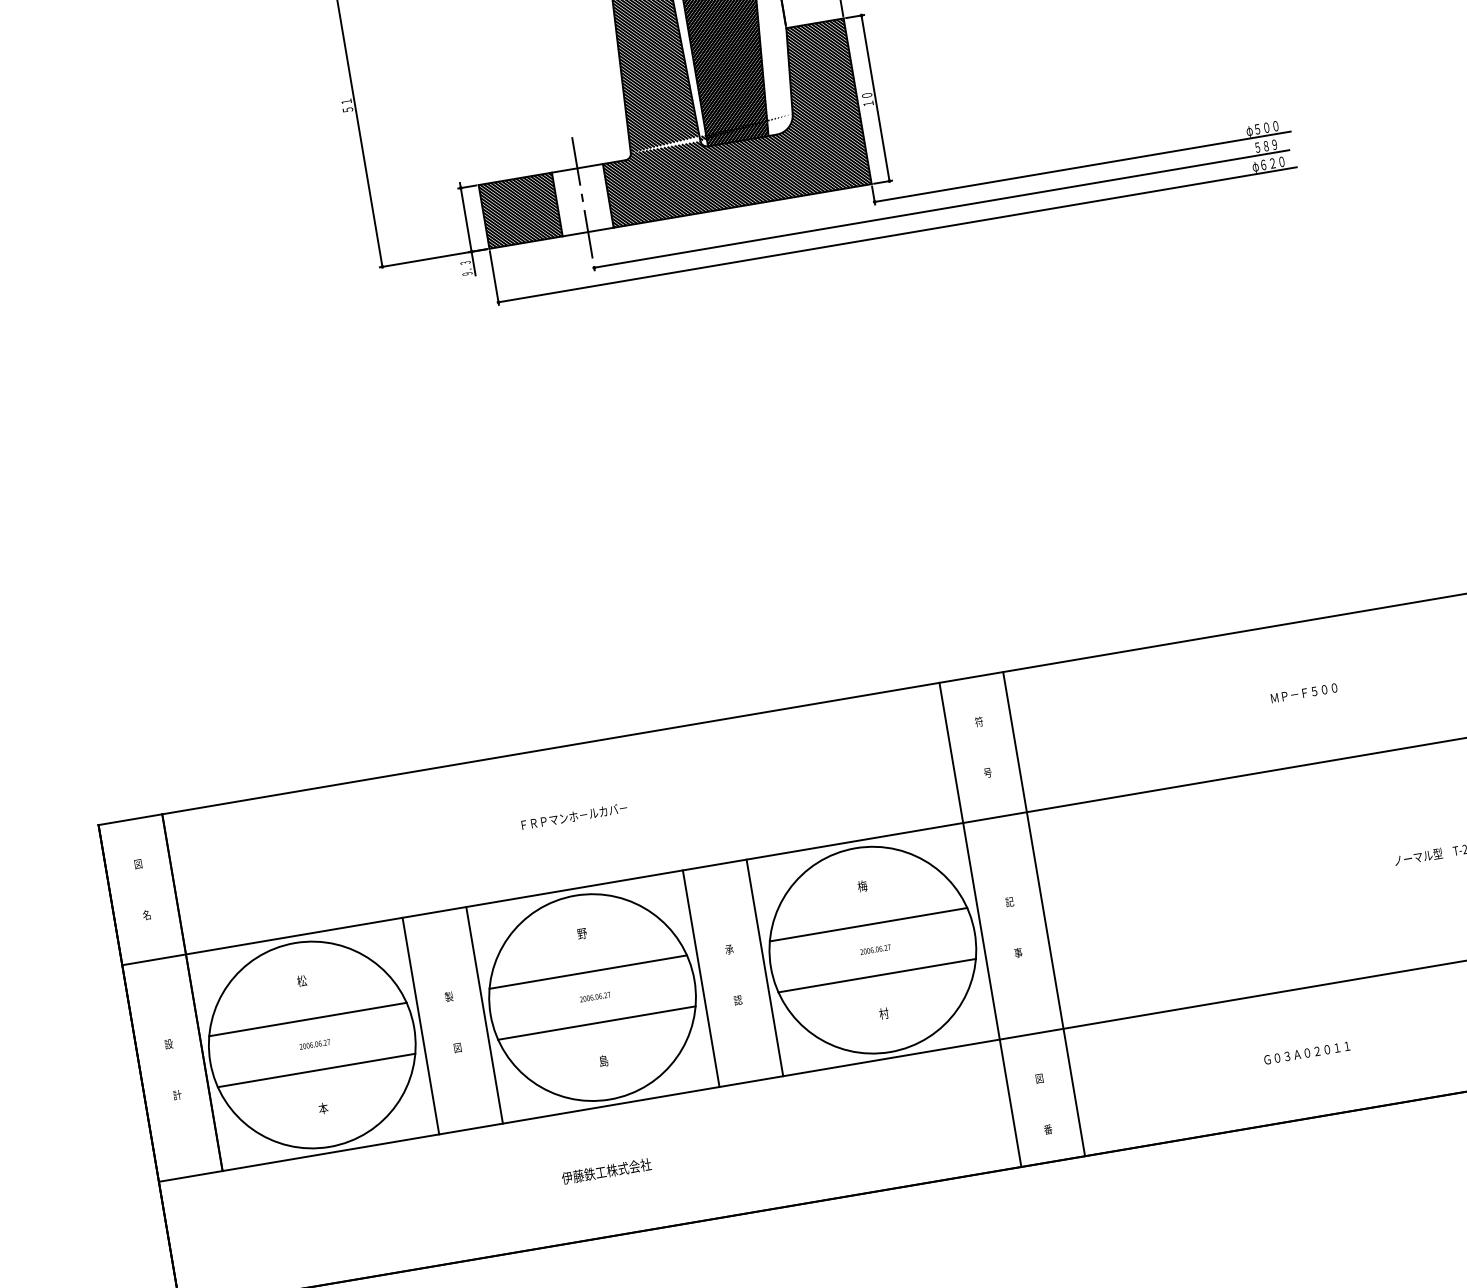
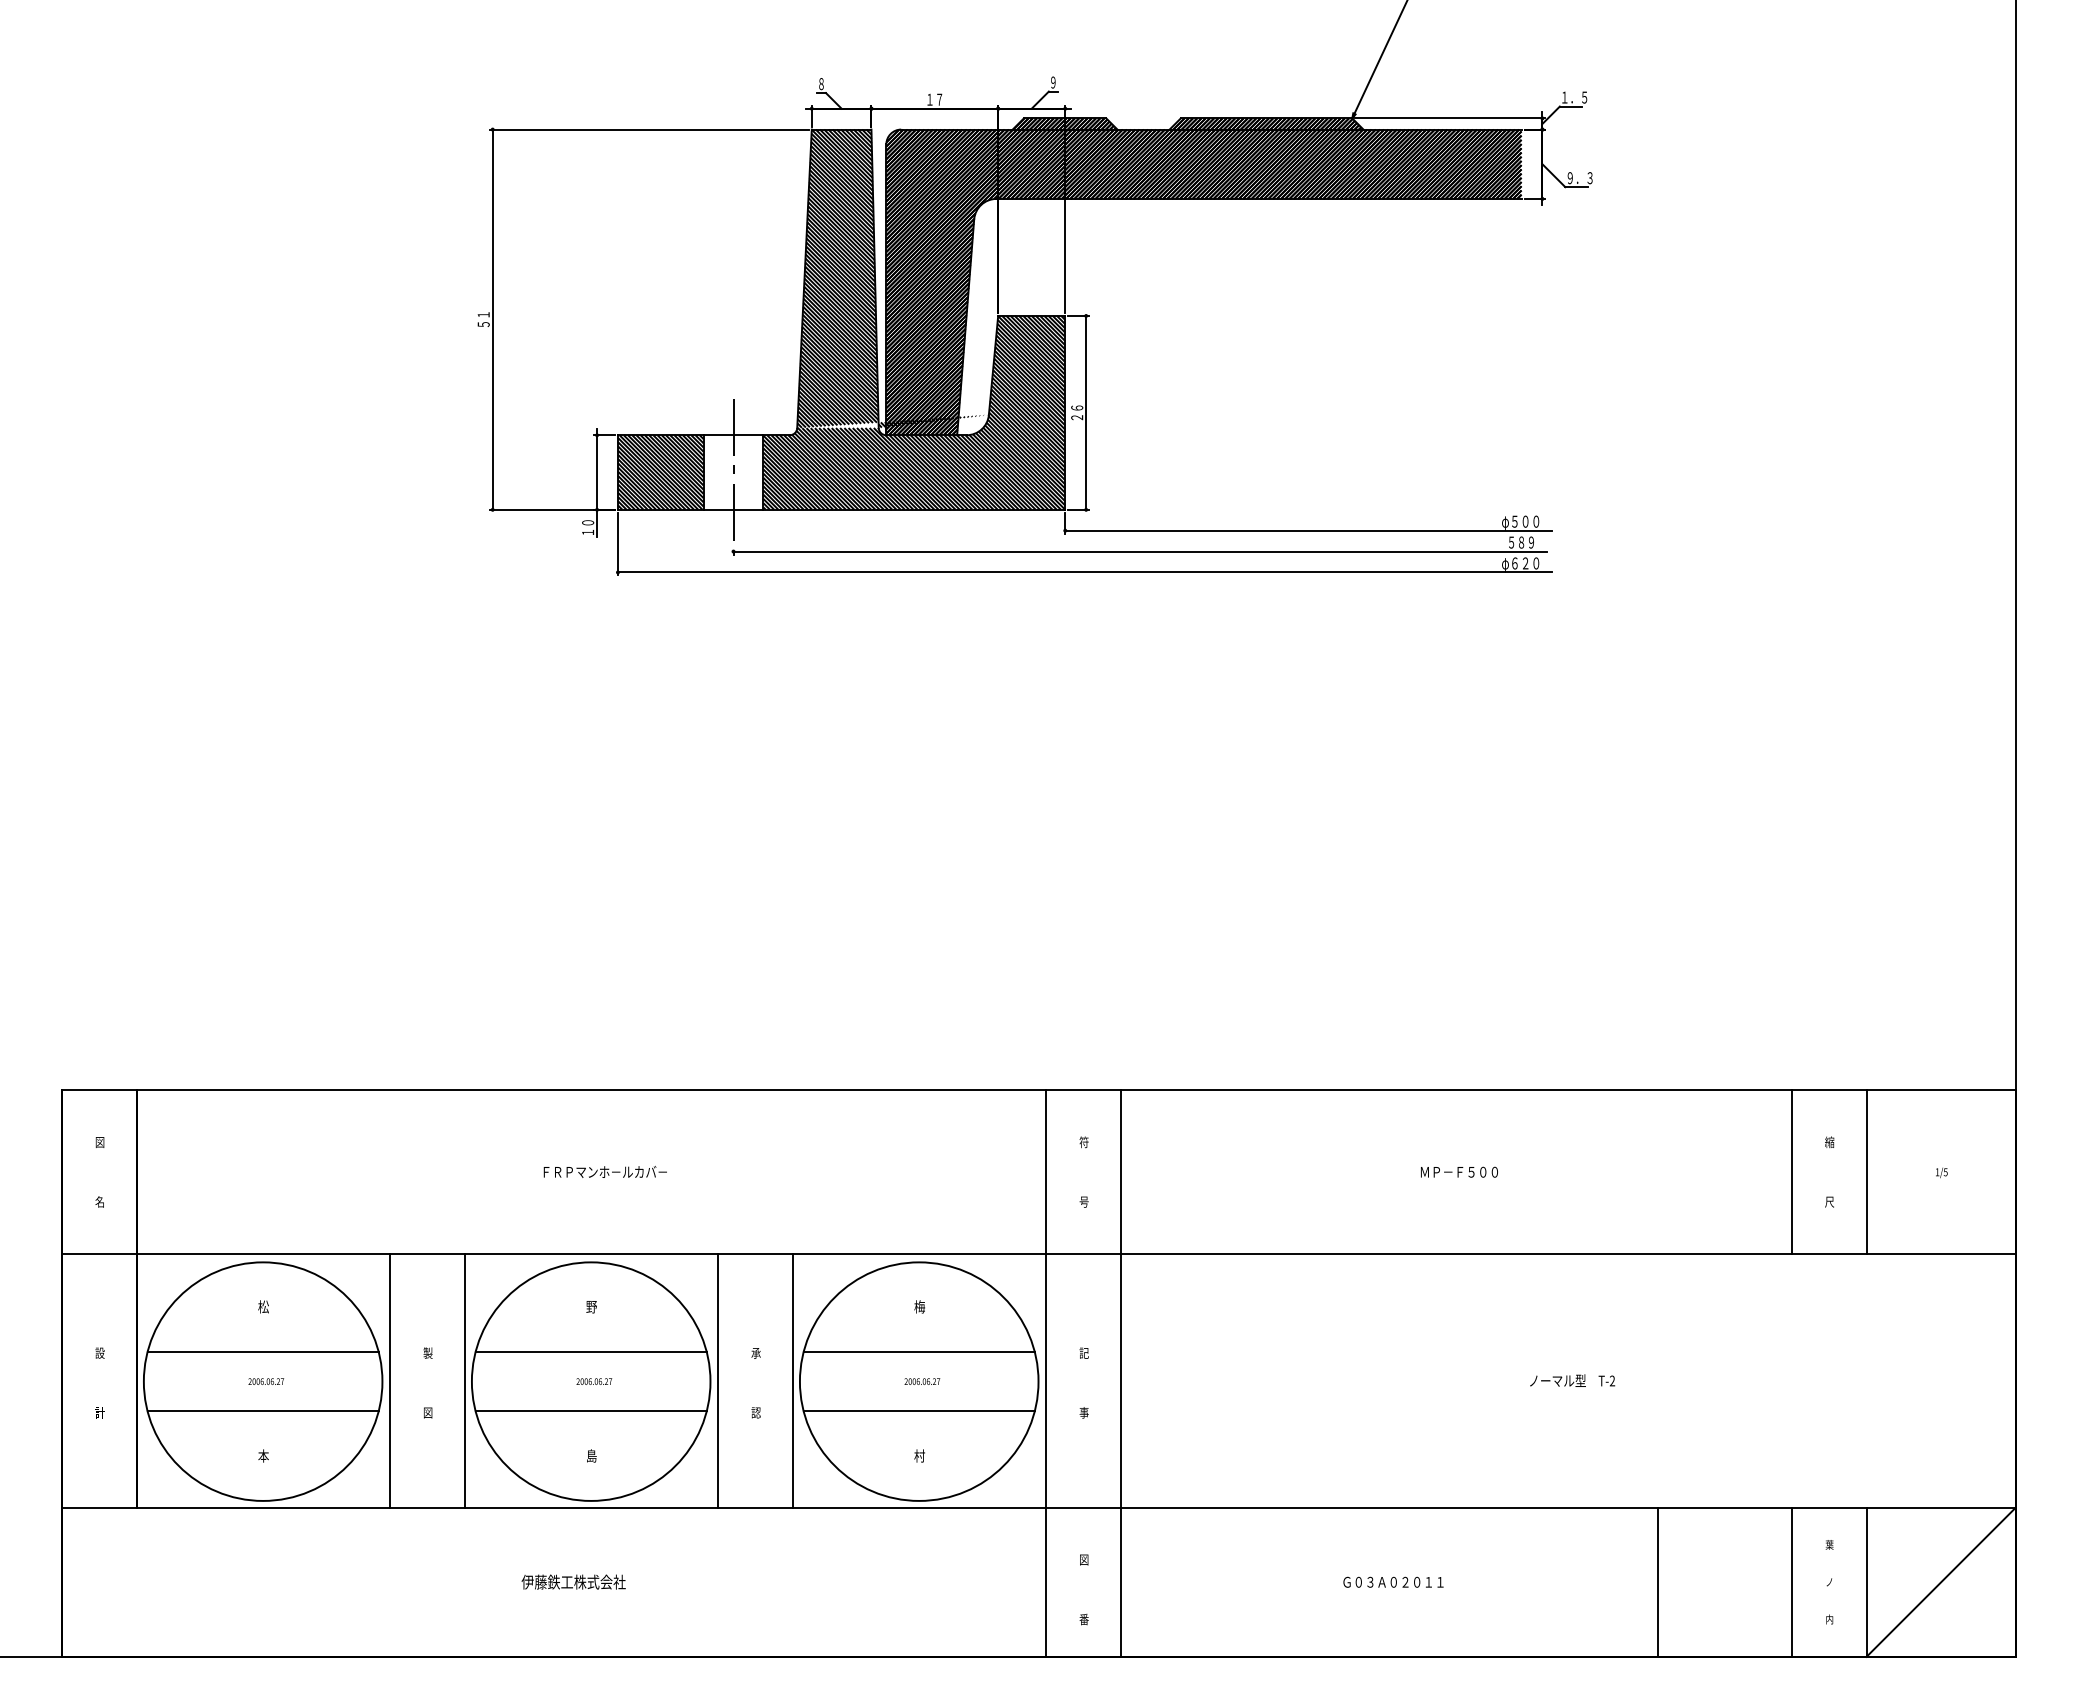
text: (867, 99) -> (1076, 412), １０ -> ２６
text: (466, 268) -> (588, 527), ９．３ -> １０

